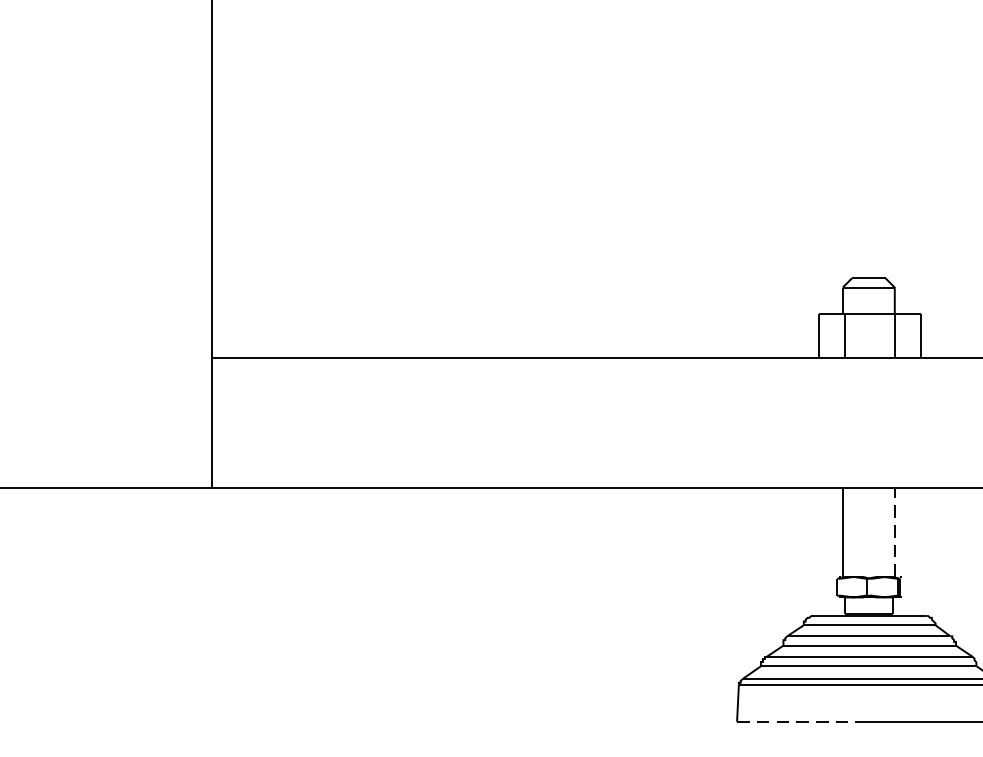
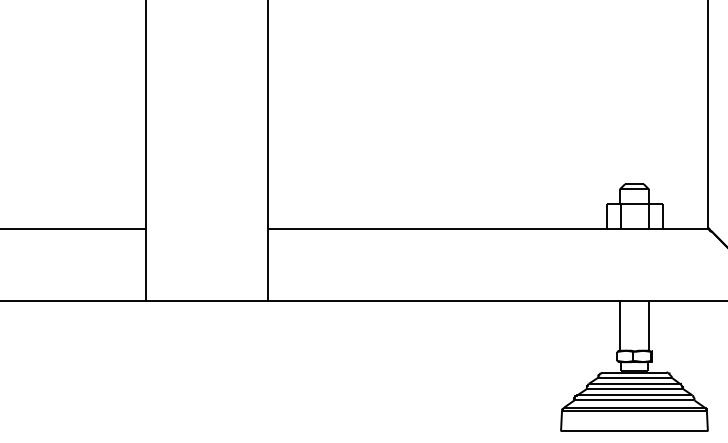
line: (893, 531) -> (648, 325), dashed -> solid
line: (800, 721) -> (596, 431), dashed -> solid

